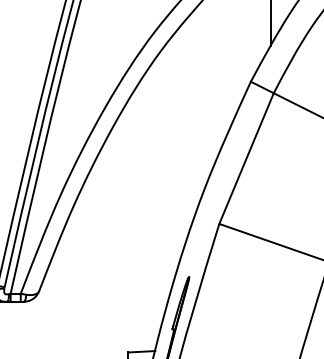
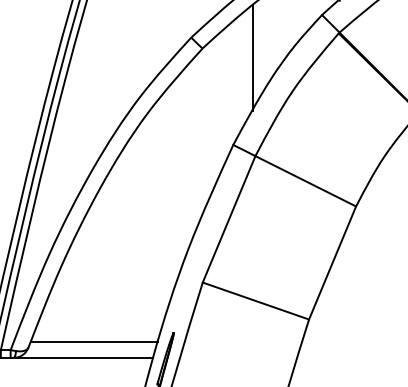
line: (106, 285) -> (93, 342), added
line: (97, 301) -> (84, 357), added

